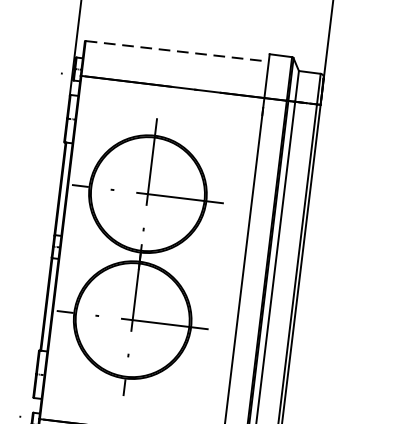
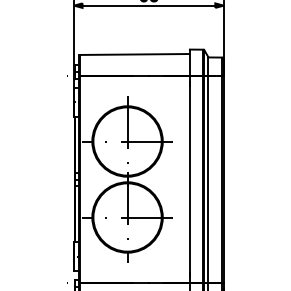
line: (178, 51) -> (135, 54), dashed -> solid

